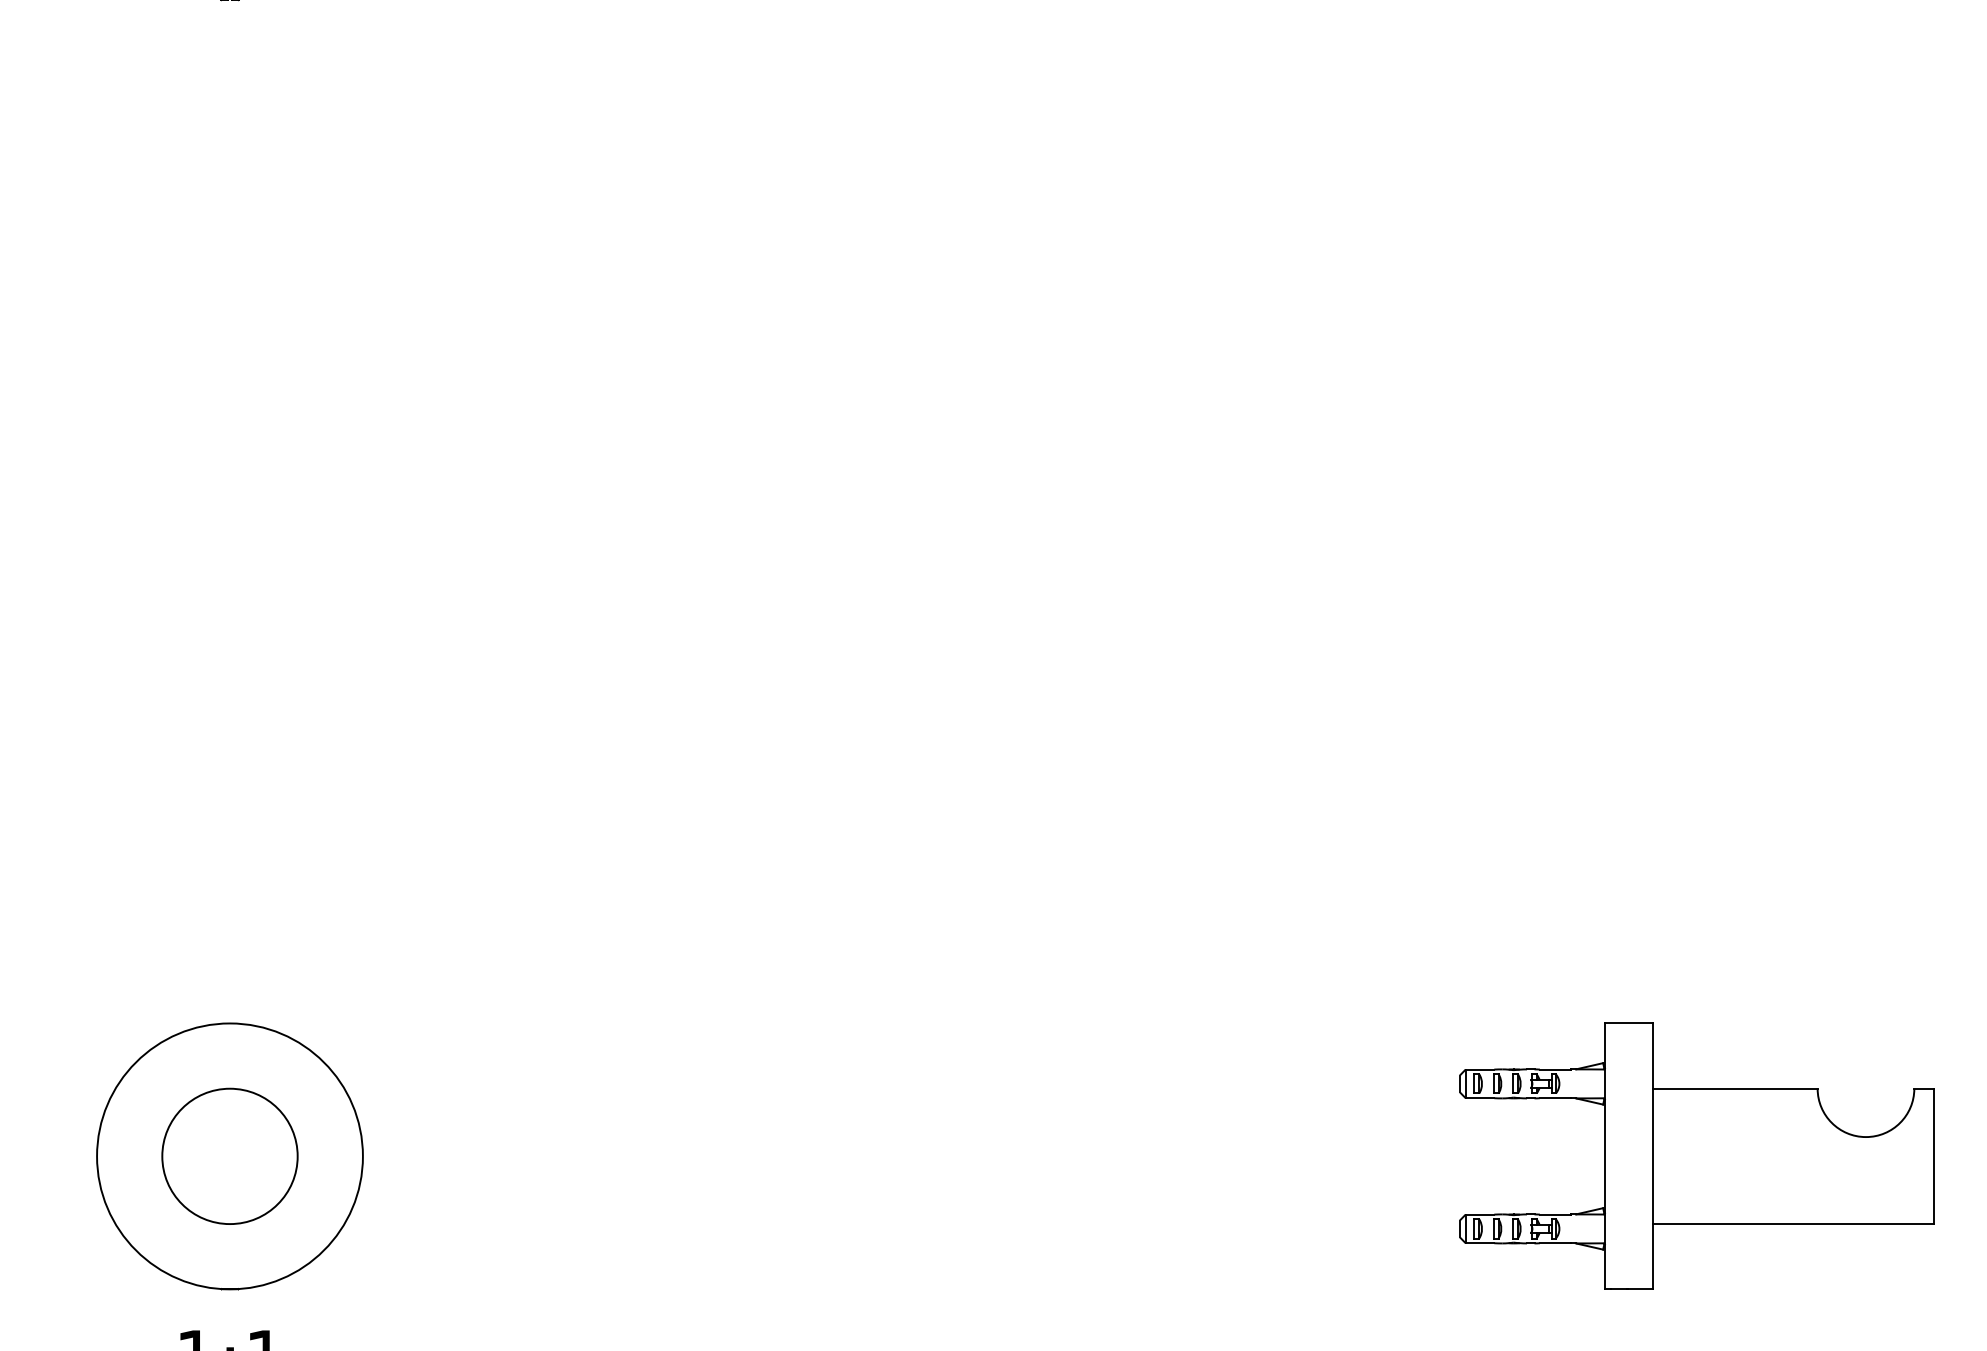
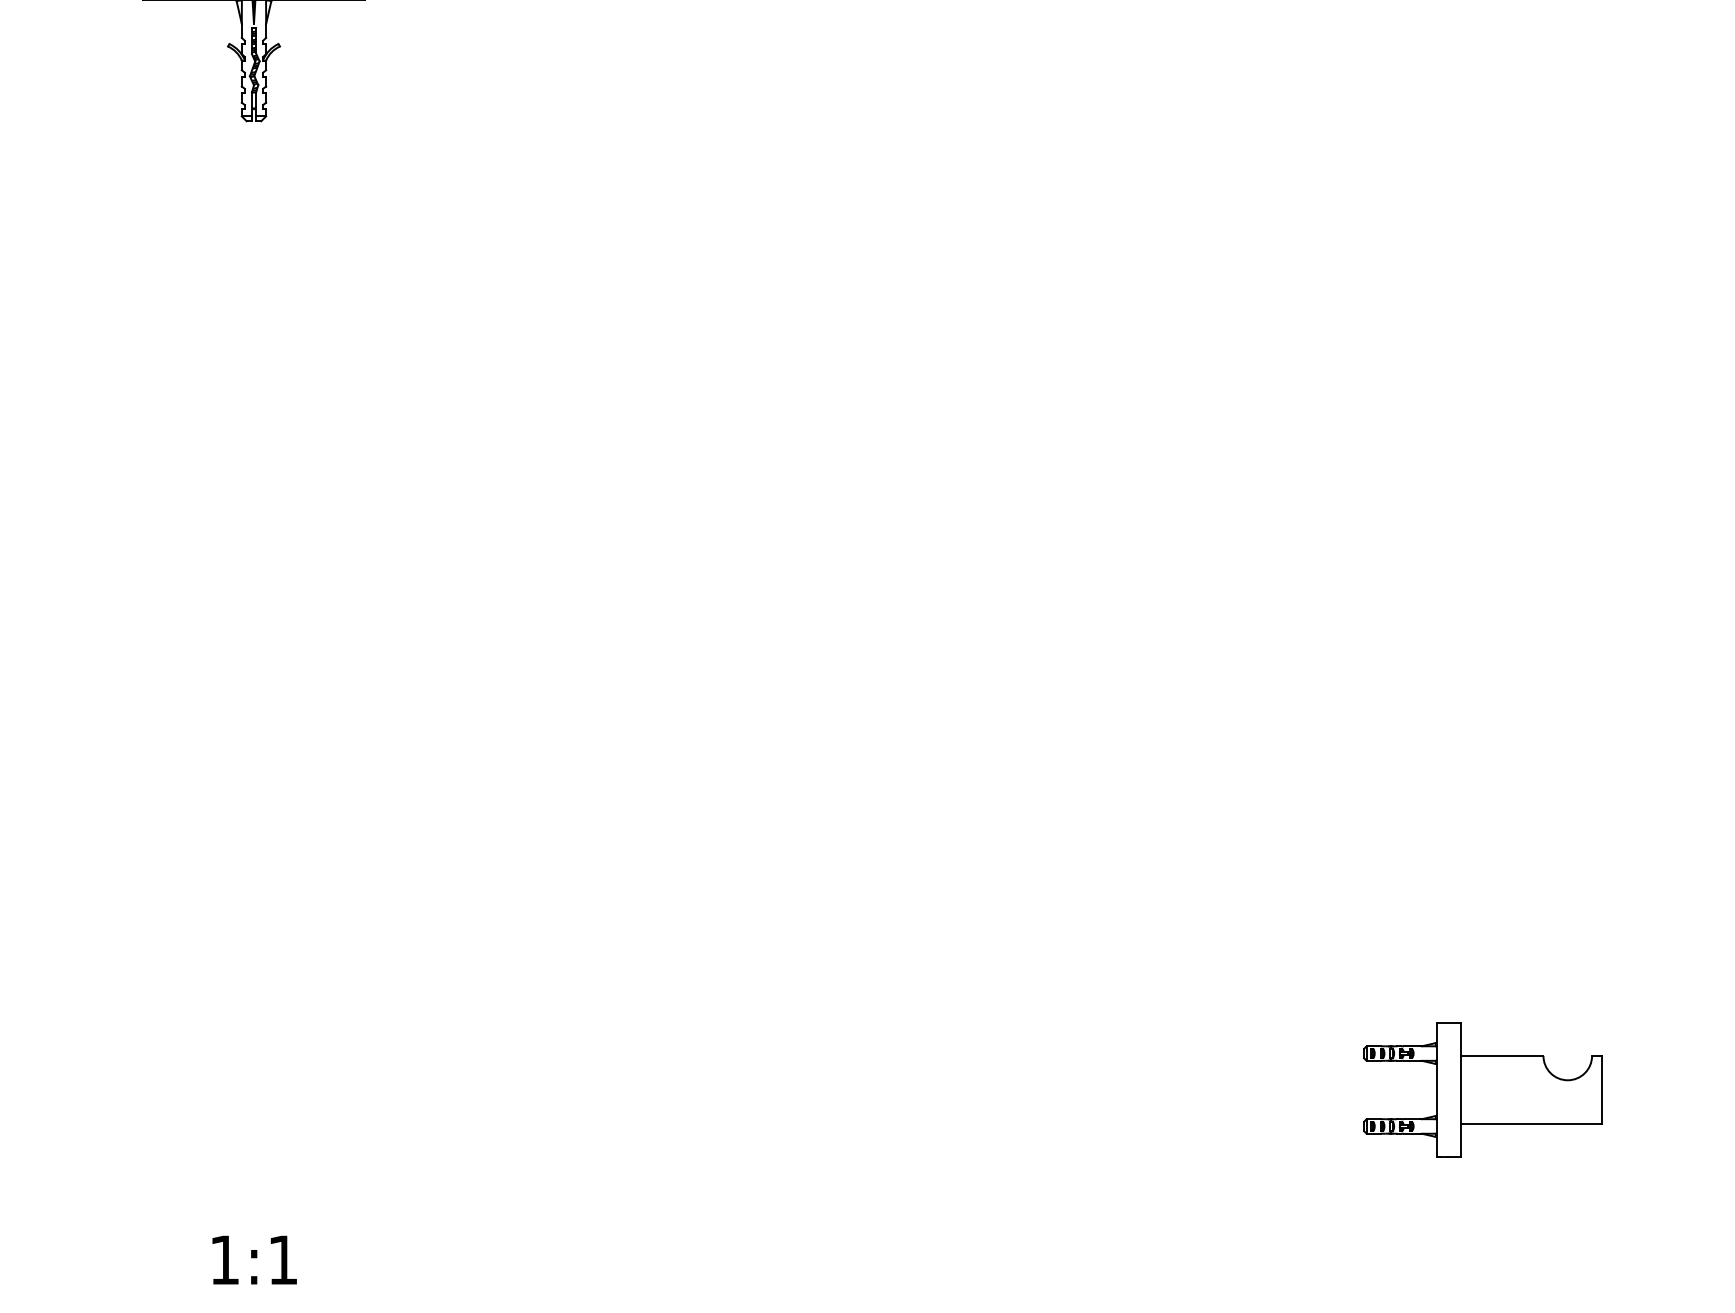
part: (229, 1155) -> (253, 1089), removed
part: (1696, 1155) -> (1482, 1089), size x0.6

